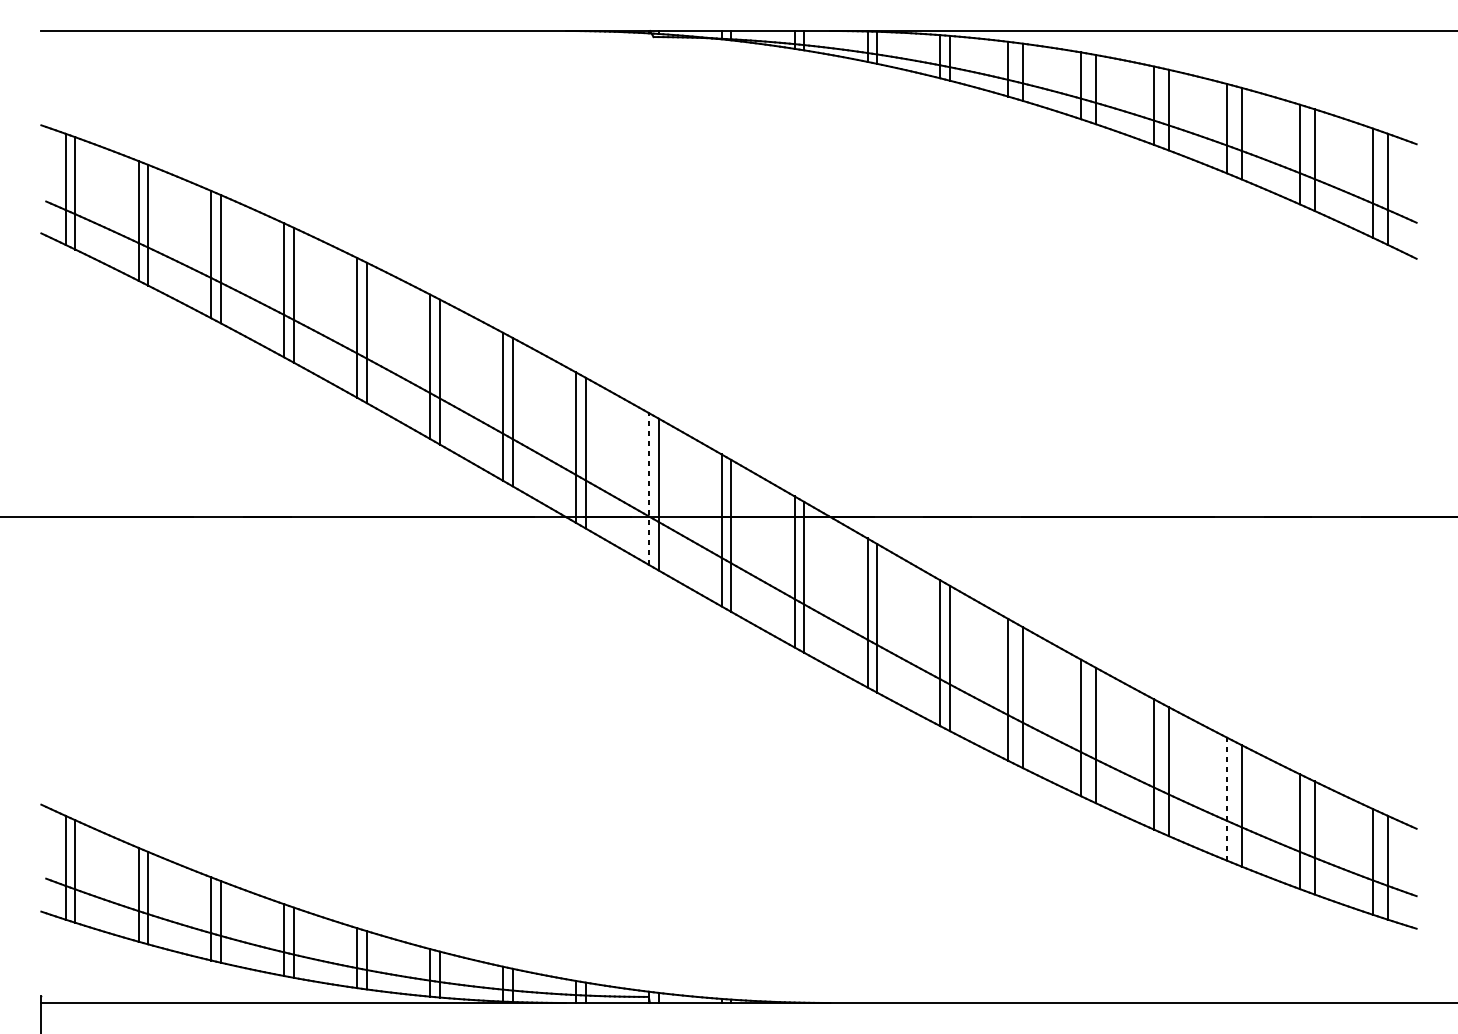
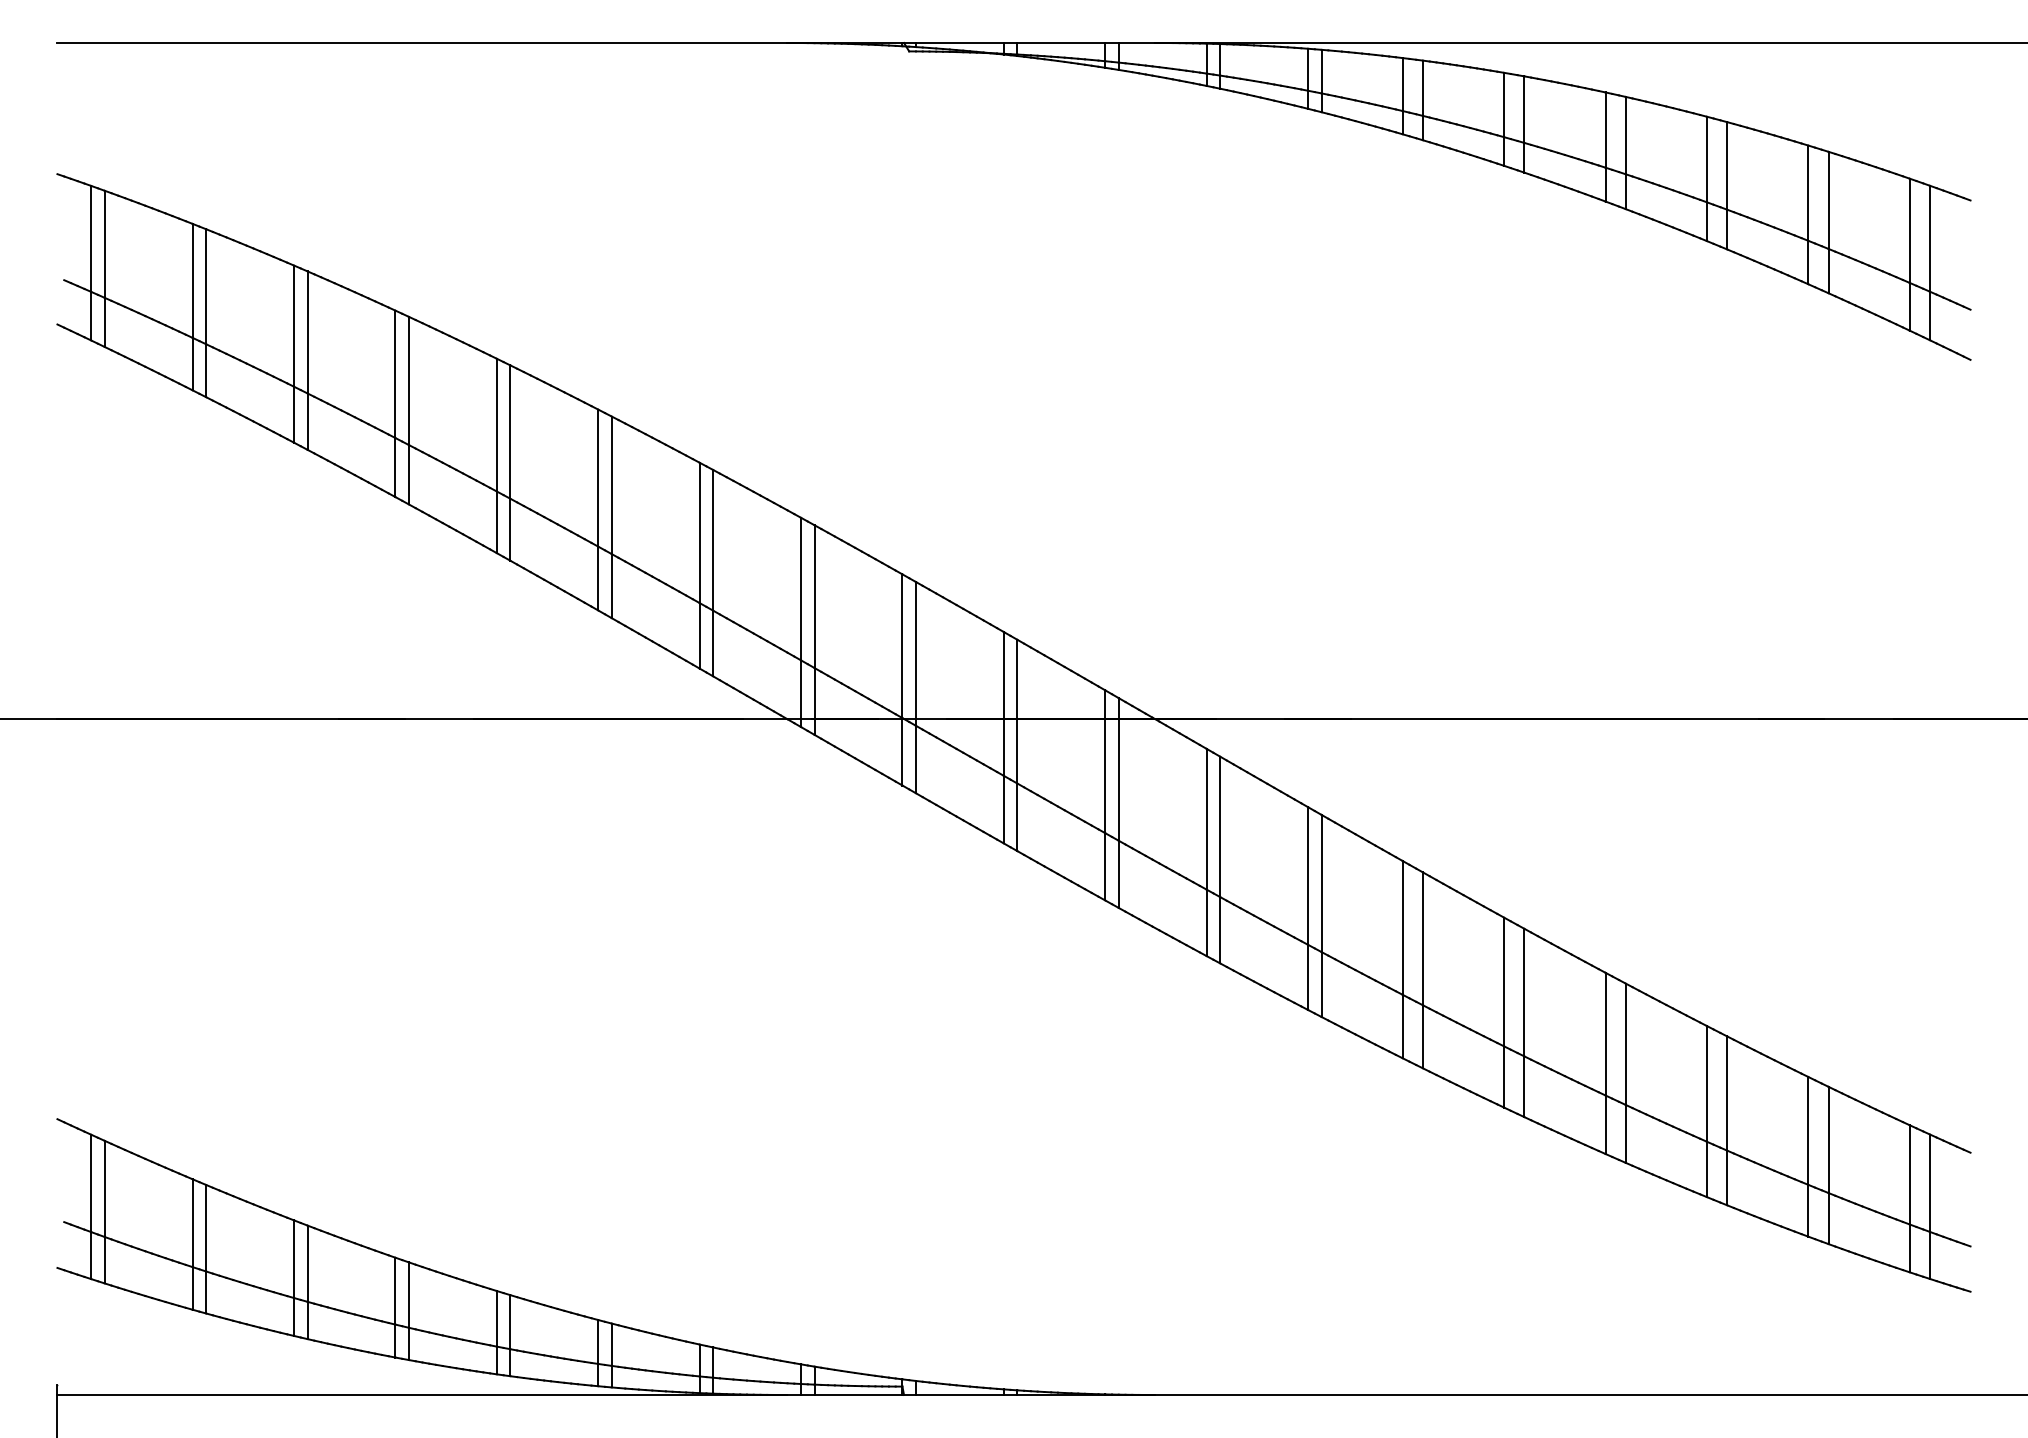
line: (648, 488) -> (902, 679), dashed -> solid
line: (1226, 799) -> (1706, 1111), dashed -> solid

